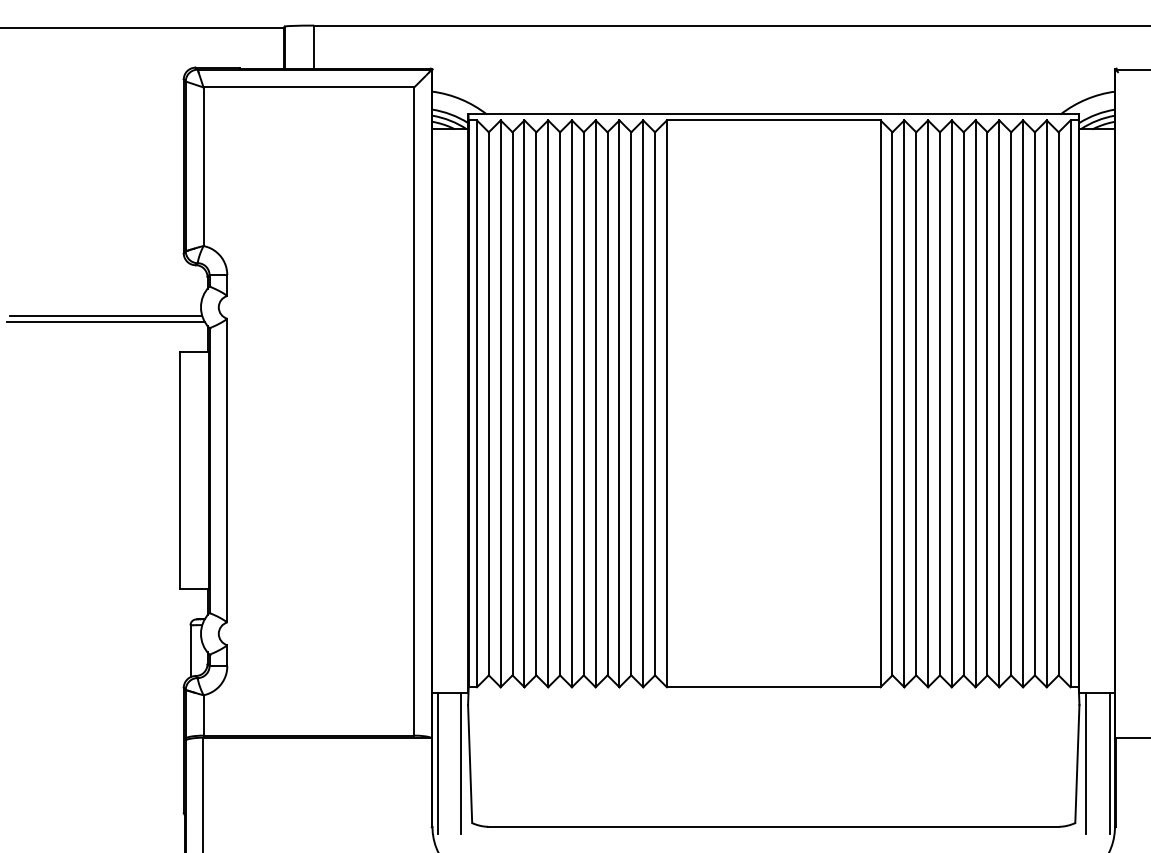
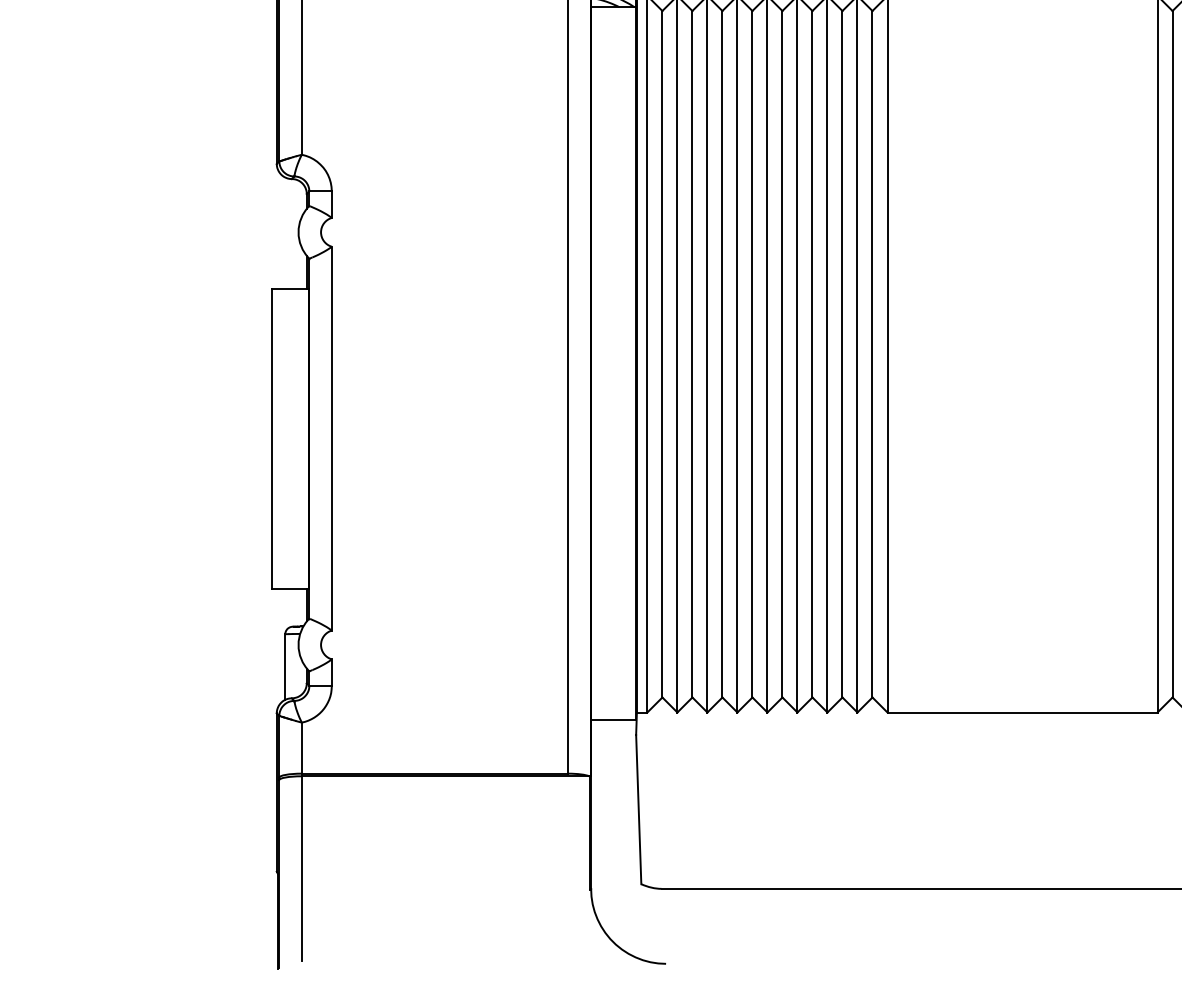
line: (105, 316) -> (177, 243), removed
line: (105, 322) -> (177, 251), removed
line: (437, 763) -> (597, 808), removed
line: (461, 763) -> (627, 808), removed

